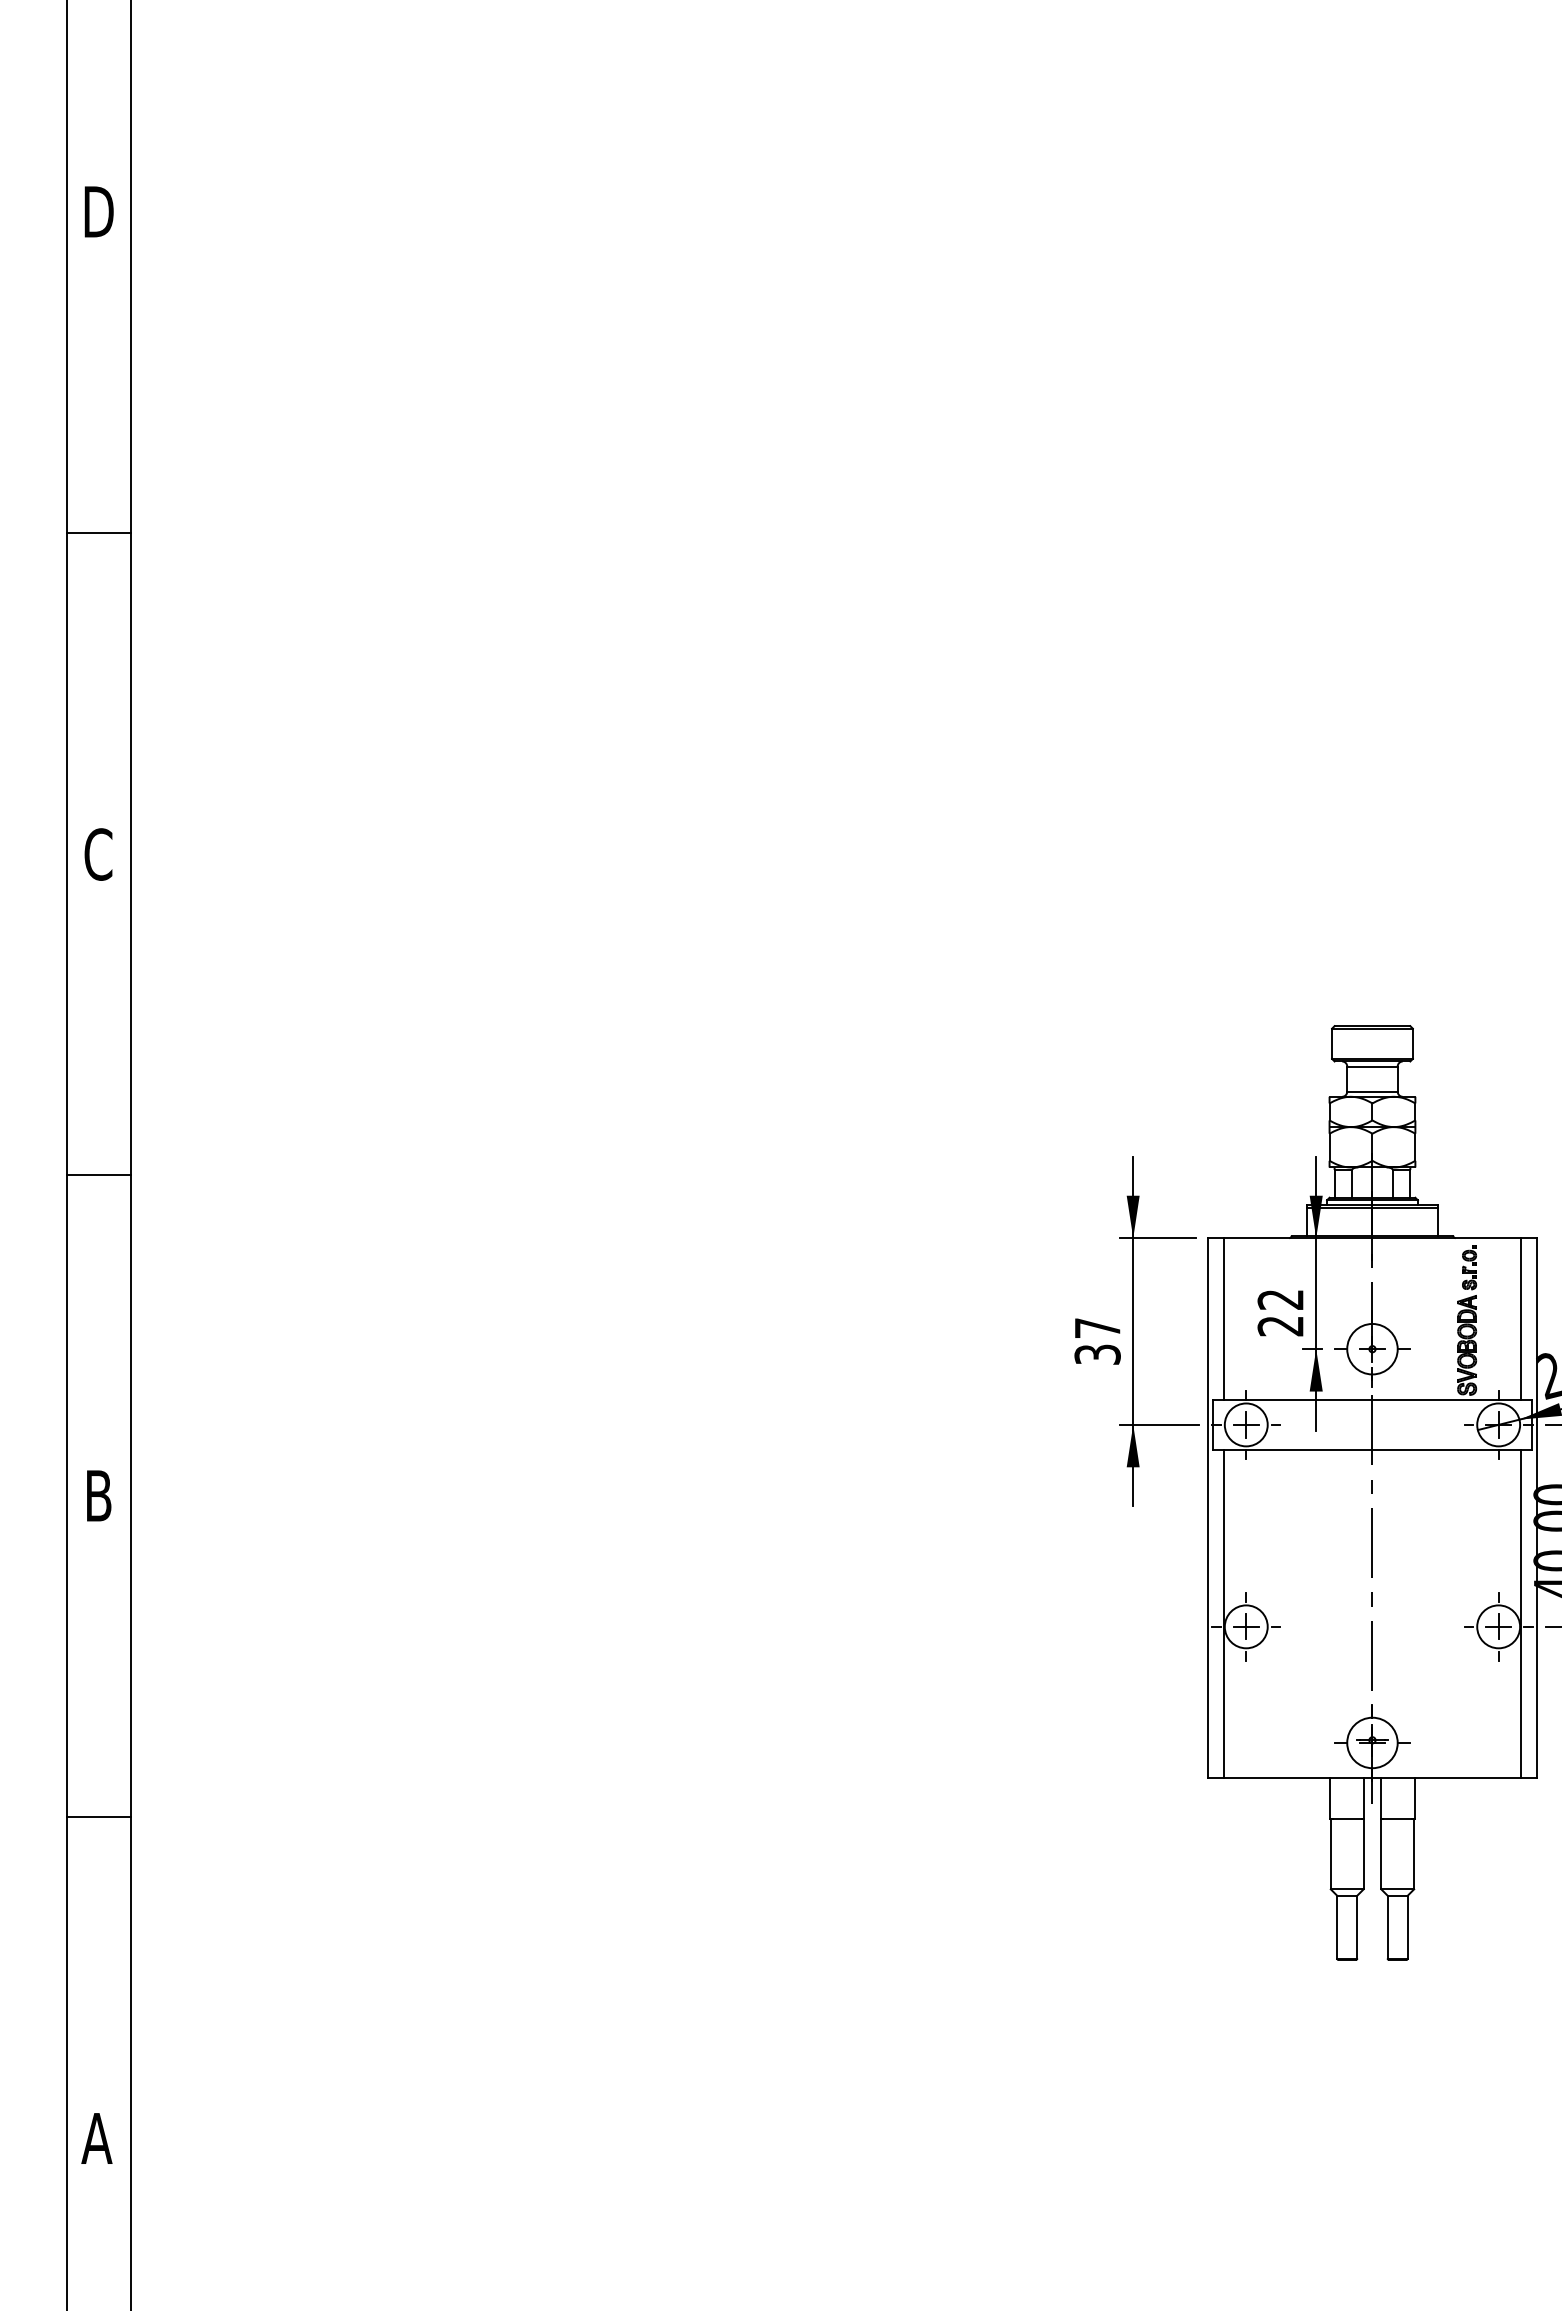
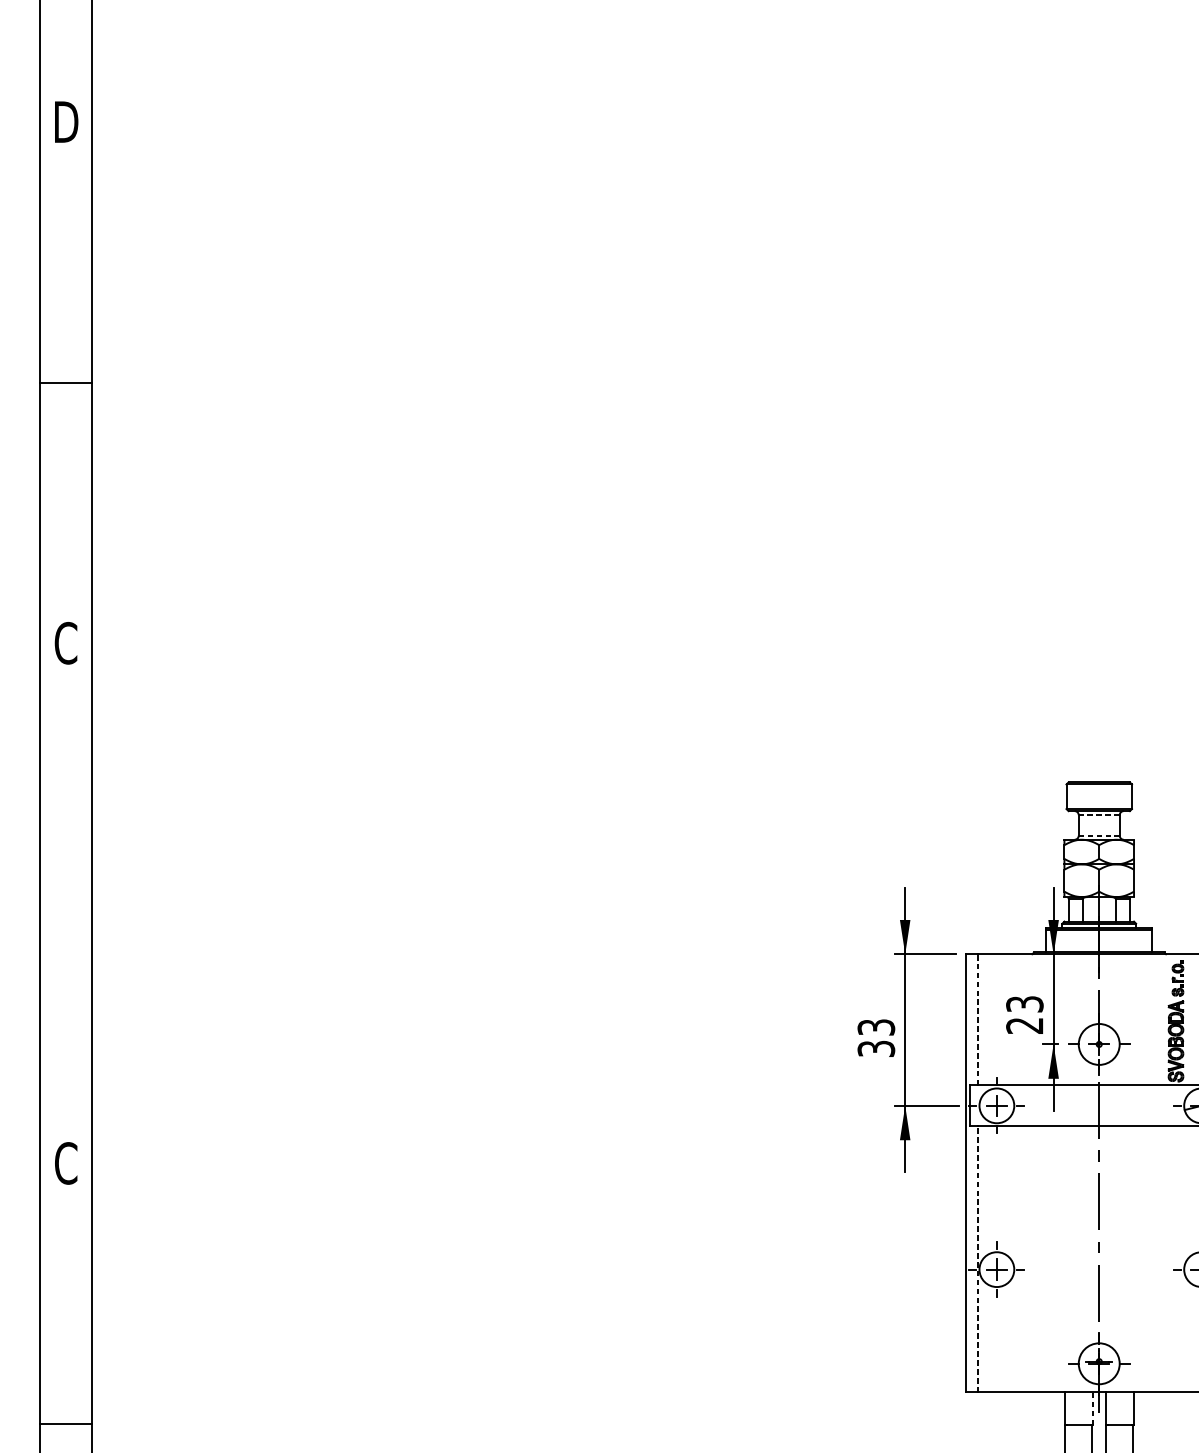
line: (1371, 1066) -> (1098, 815), solid -> dashed
line: (1372, 1091) -> (1099, 835), solid -> dashed
line: (98, 1175) -> (66, 903), removed
text: (1280, 1299) -> (1024, 1004), 22 -> 23
line: (1223, 1318) -> (978, 1019), solid -> dashed
text: (1097, 1328) -> (876, 1027), 37 -> 33
text: (98, 1495) -> (66, 1163), B -> C
line: (1223, 1613) -> (978, 1258), solid -> dashed
line: (1364, 1798) -> (1092, 1408), solid -> dashed

